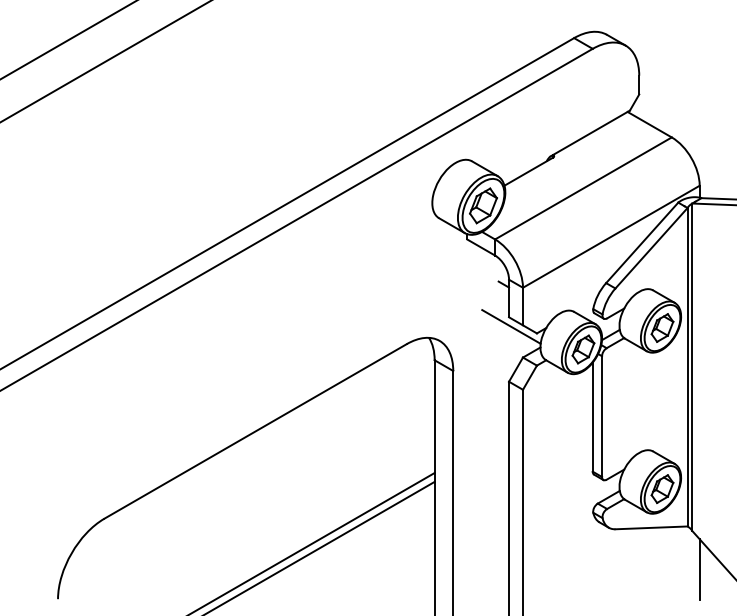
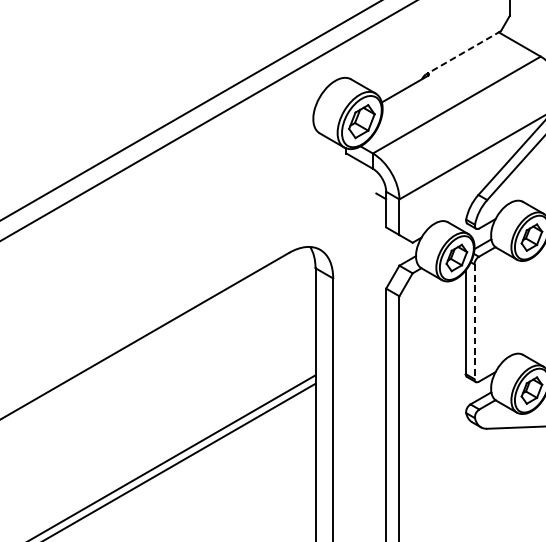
line: (590, 133) -> (463, 52), solid -> dashed
line: (511, 326) -> (388, 236), removed
line: (602, 417) -> (474, 322), solid -> dashed

